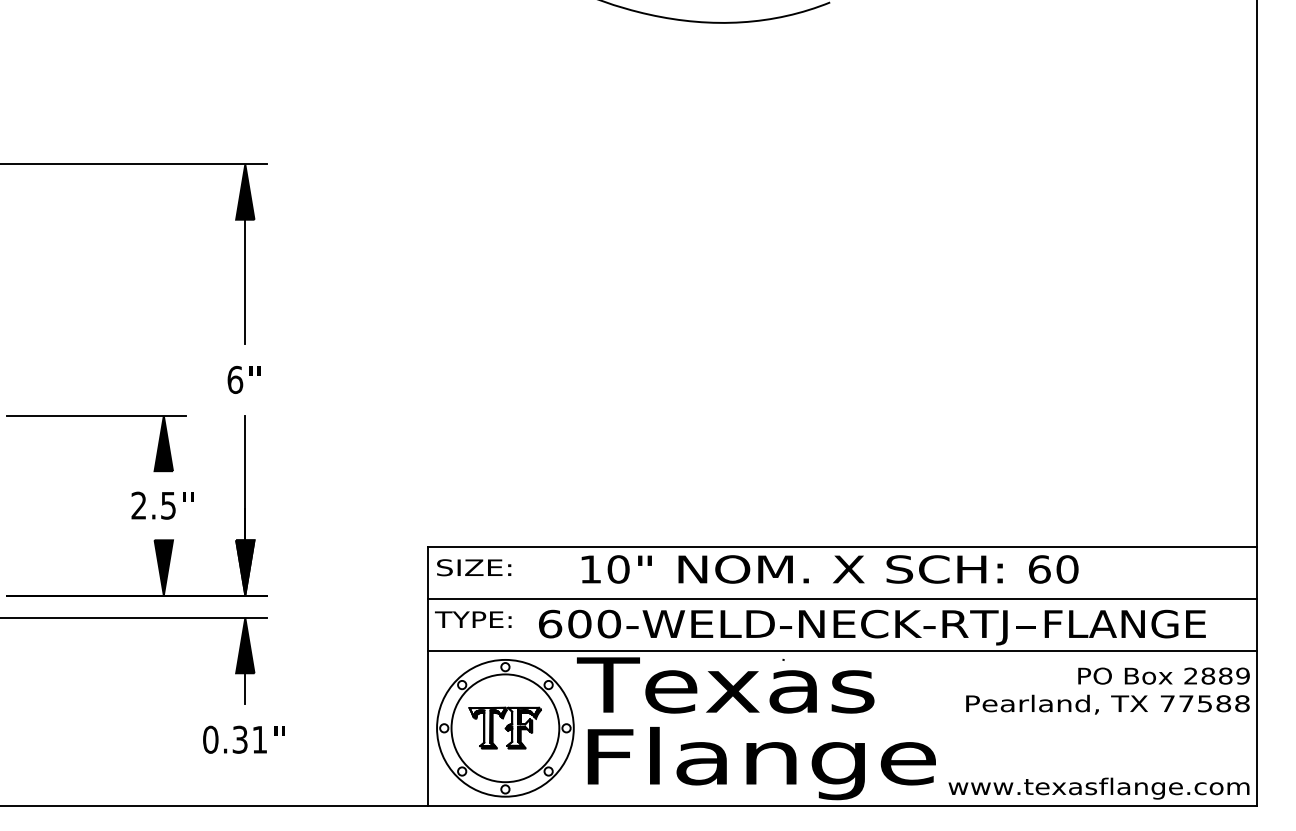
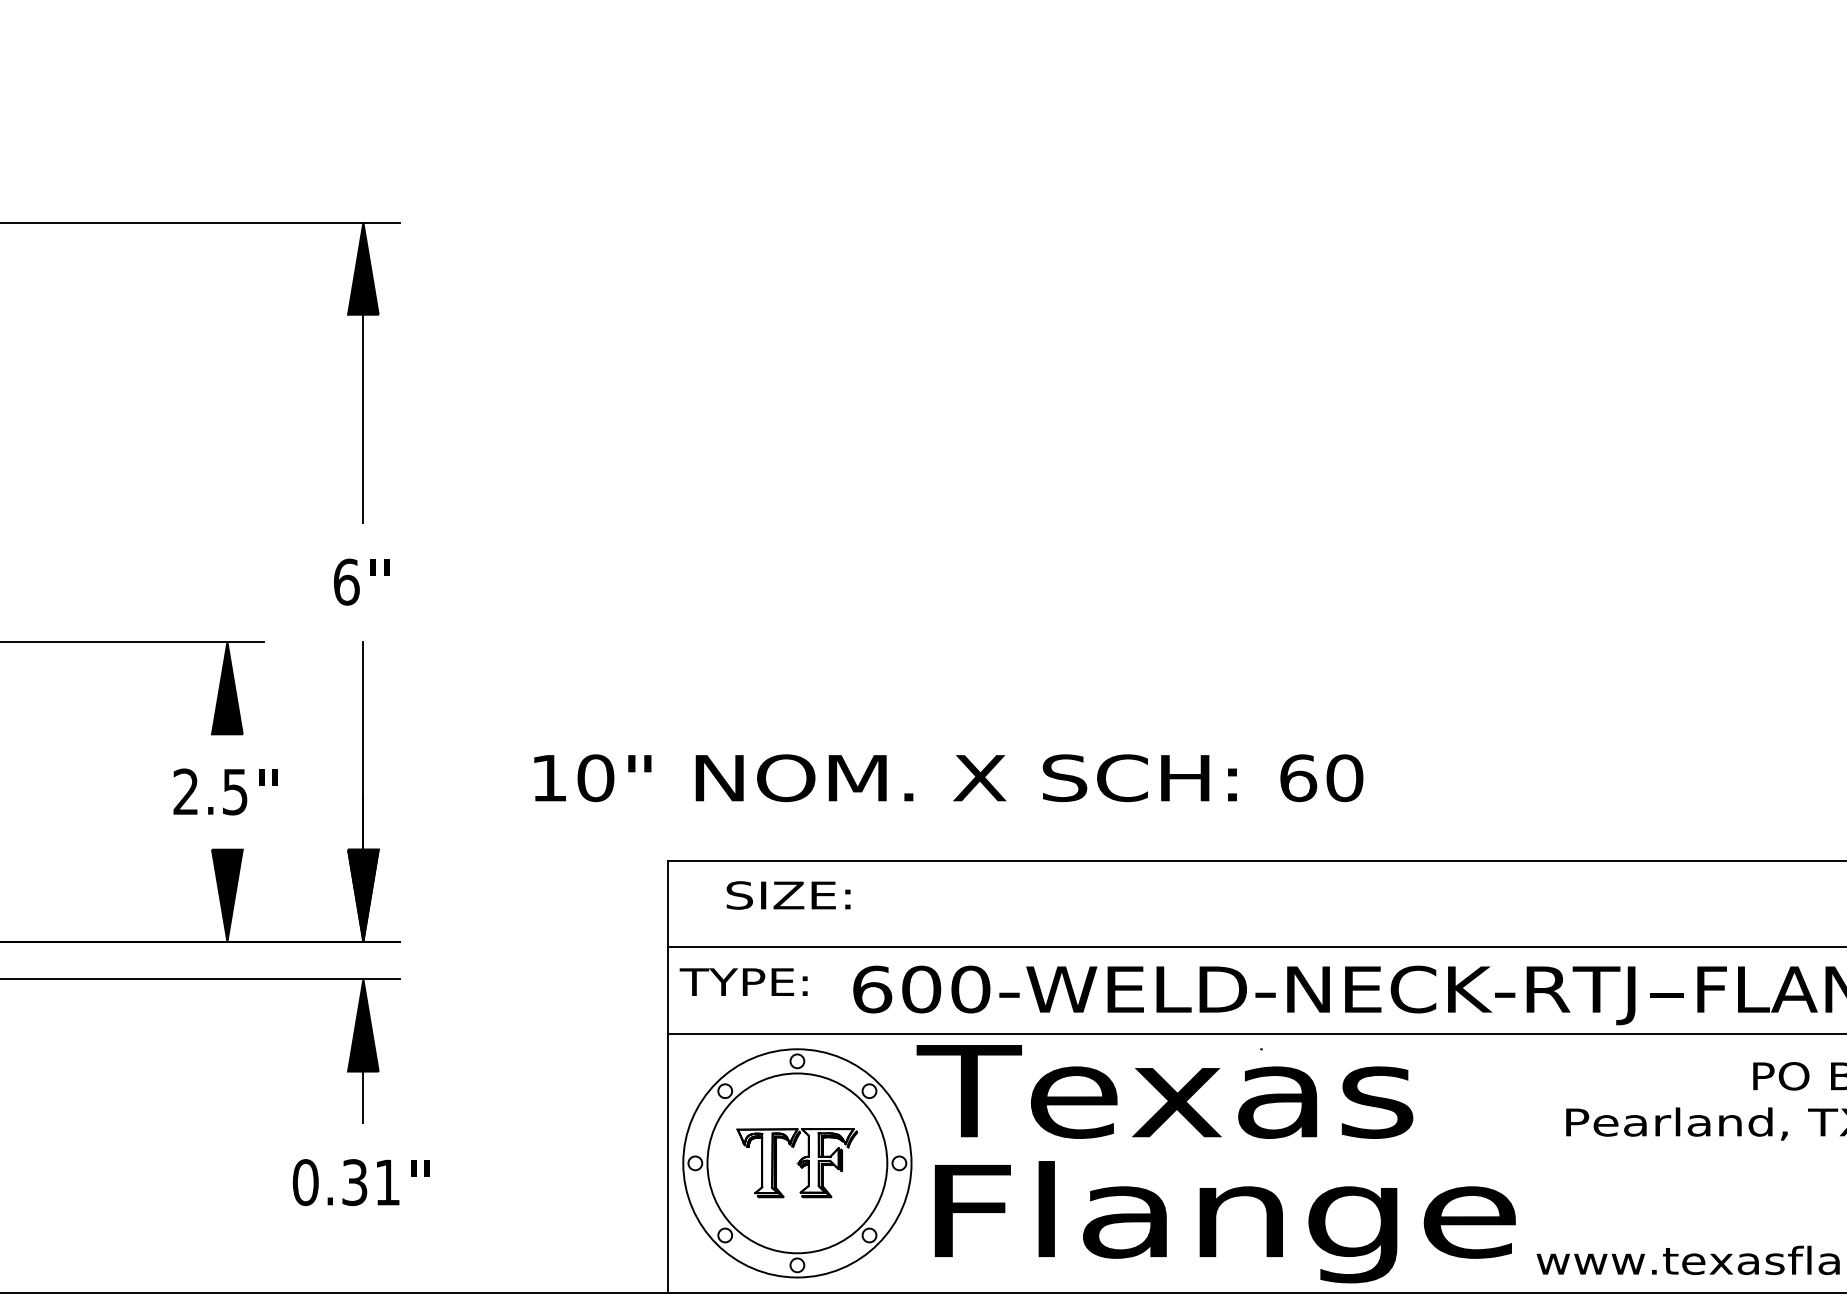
text: (474, 567) -> (789, 895), moved
text: (829, 569) -> (947, 778), moved

